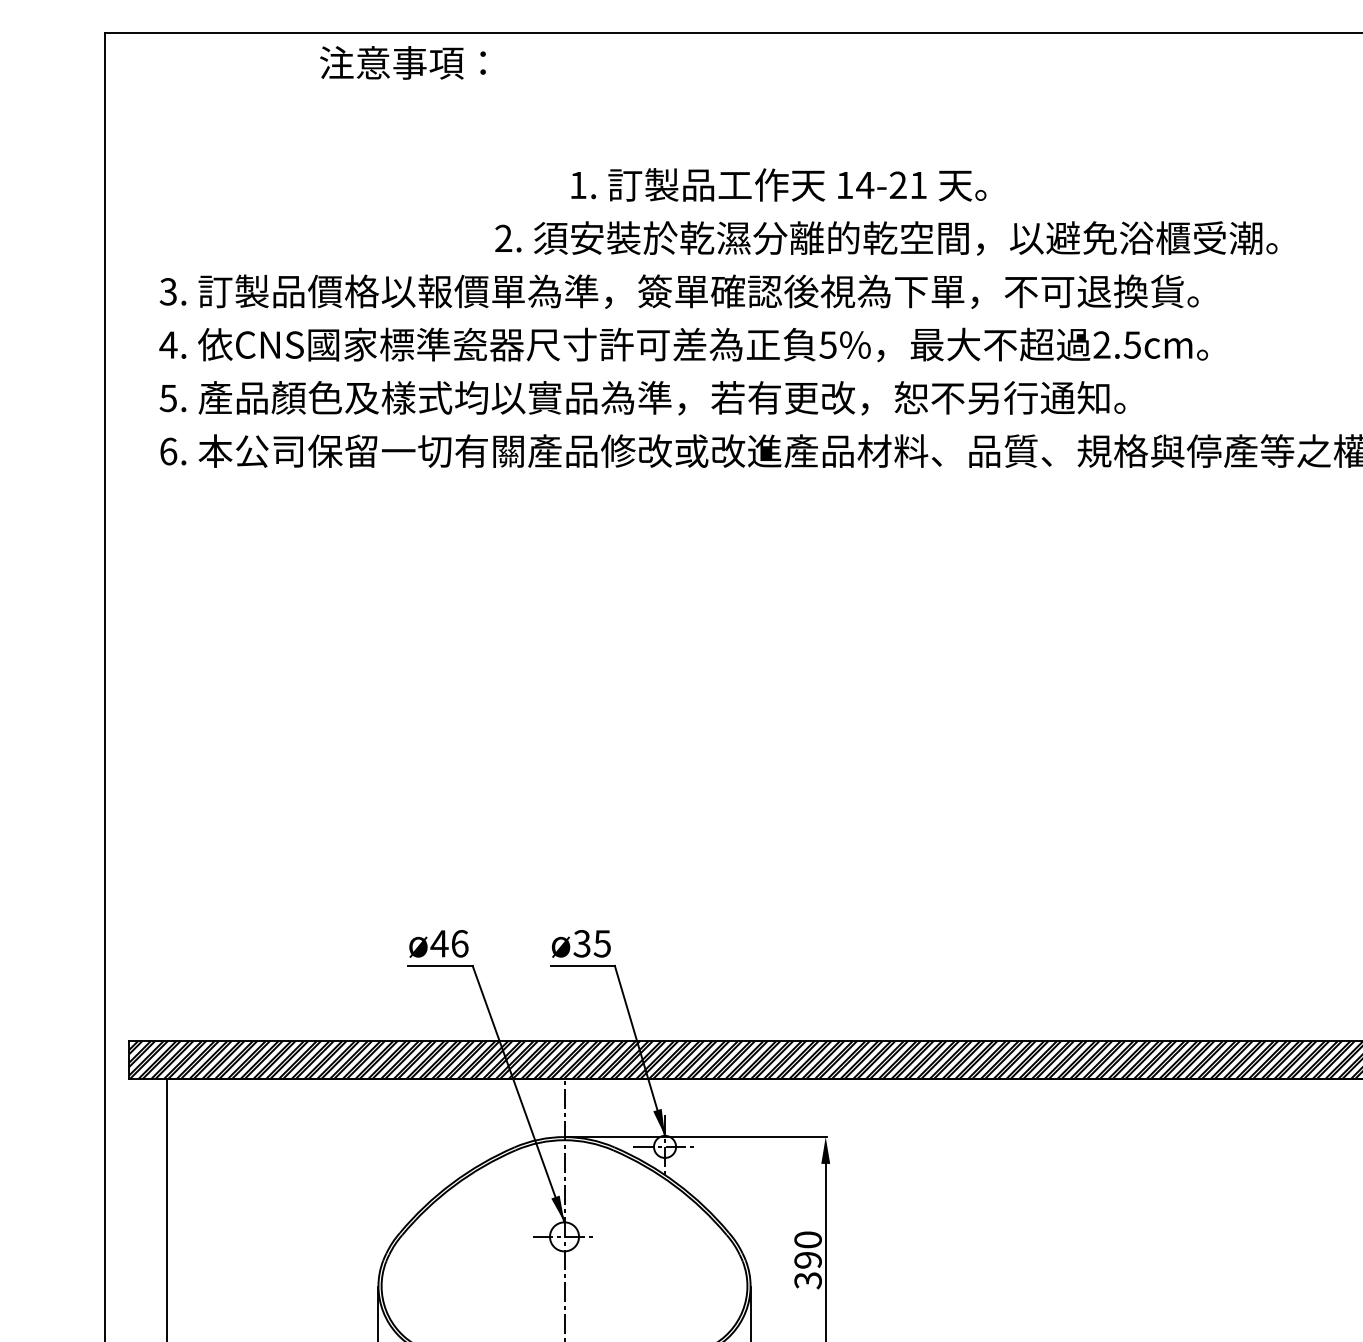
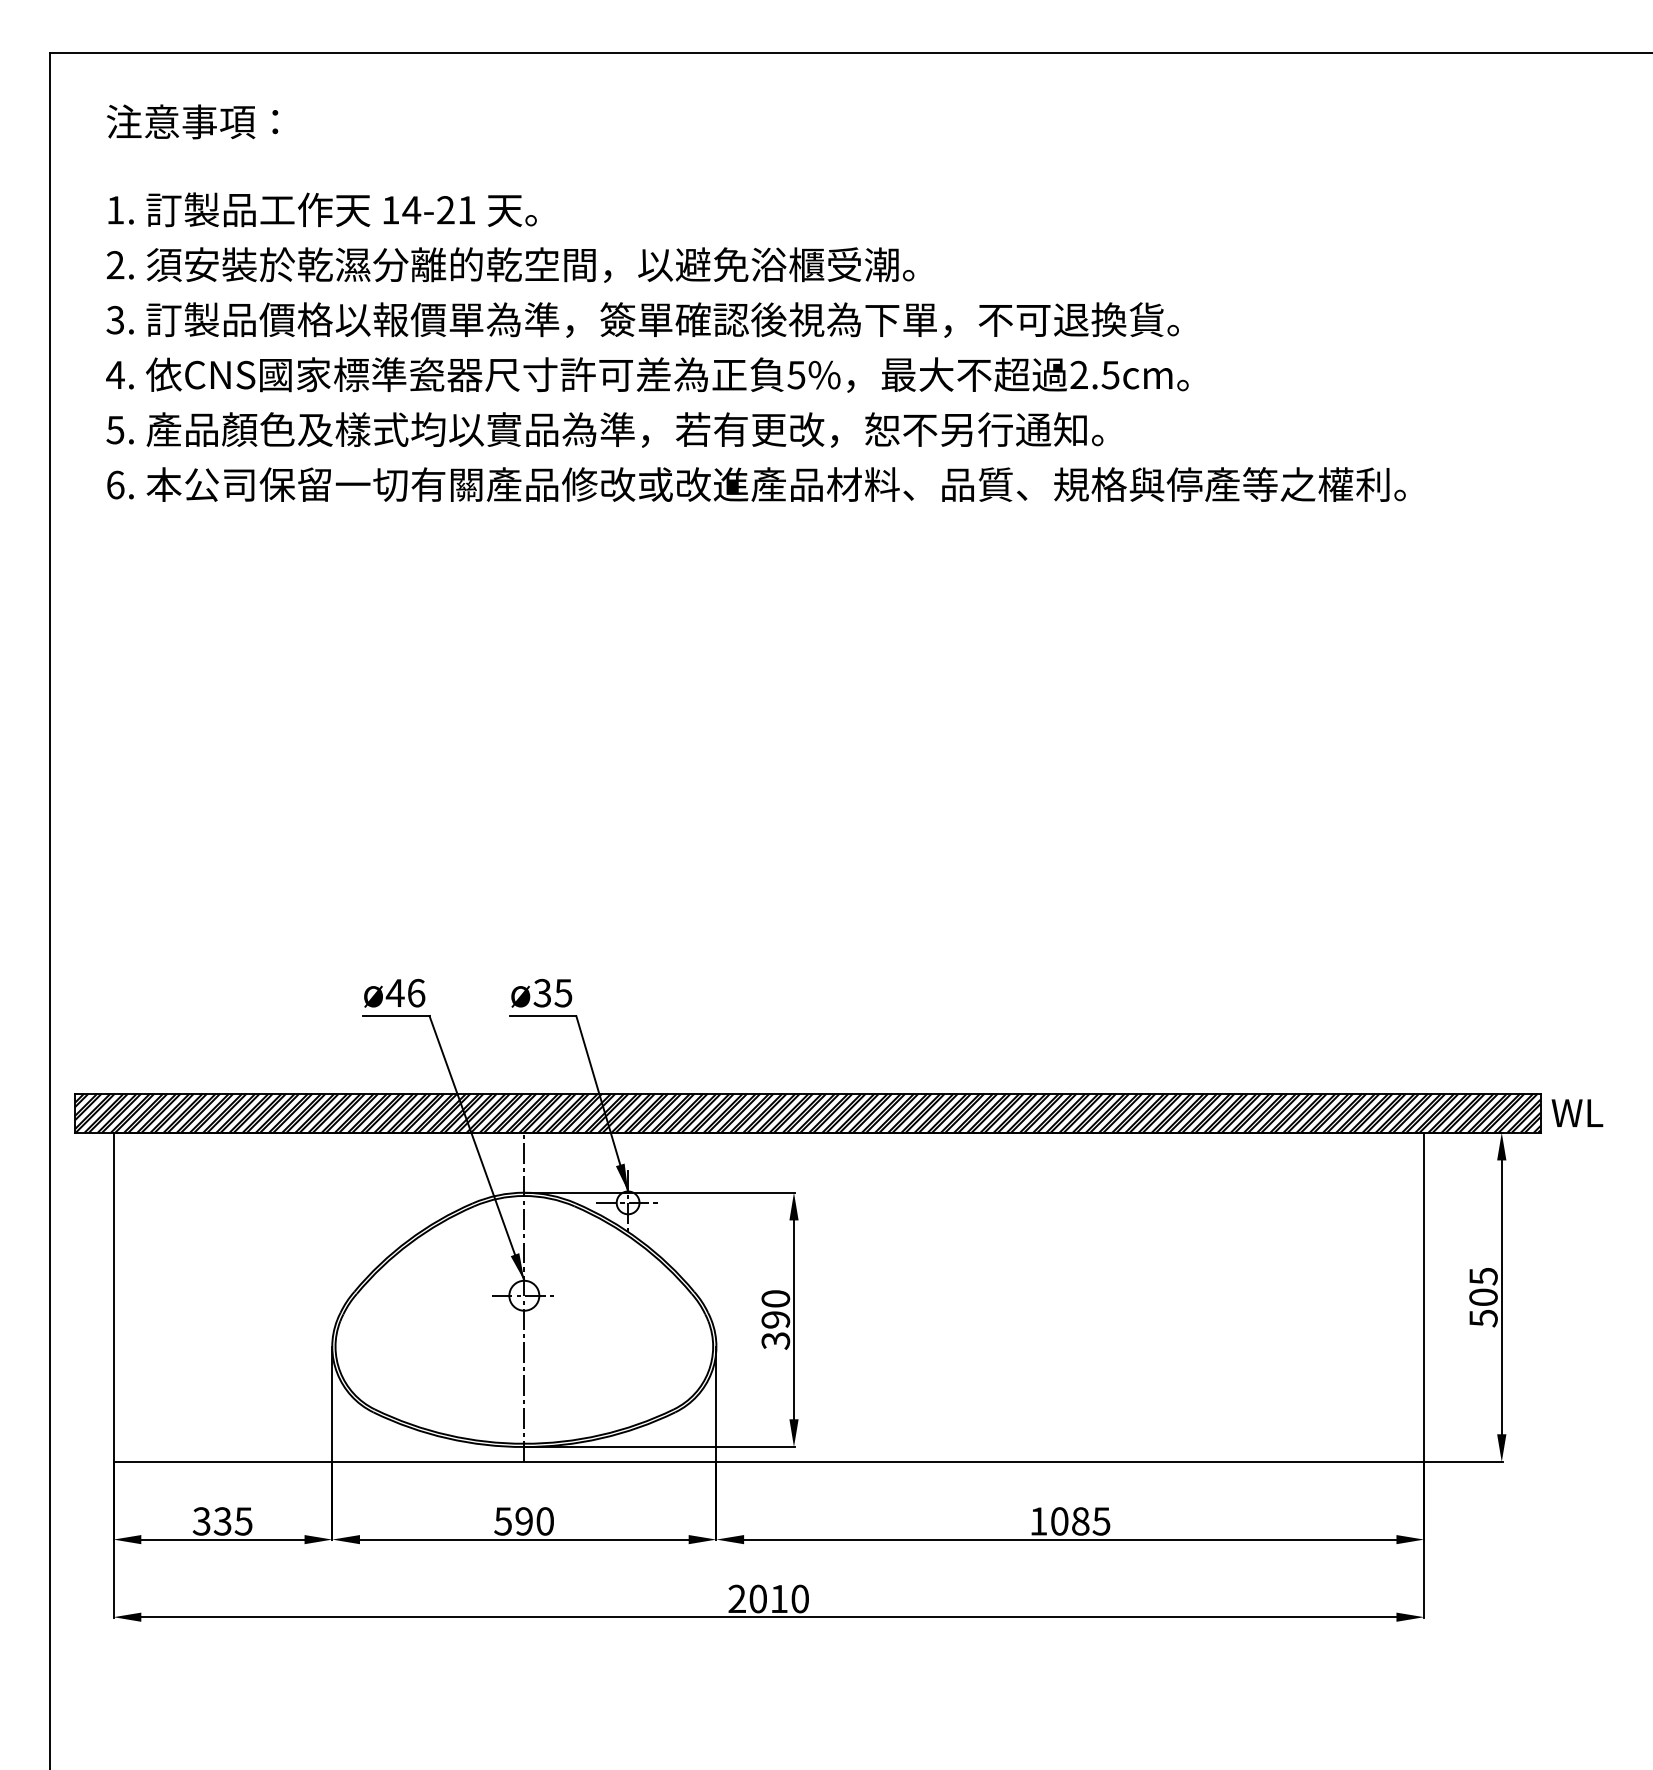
text: (402, 62) -> (192, 121), moved
text: (778, 184) -> (322, 209), moved
text: (886, 237) -> (510, 264), moved

